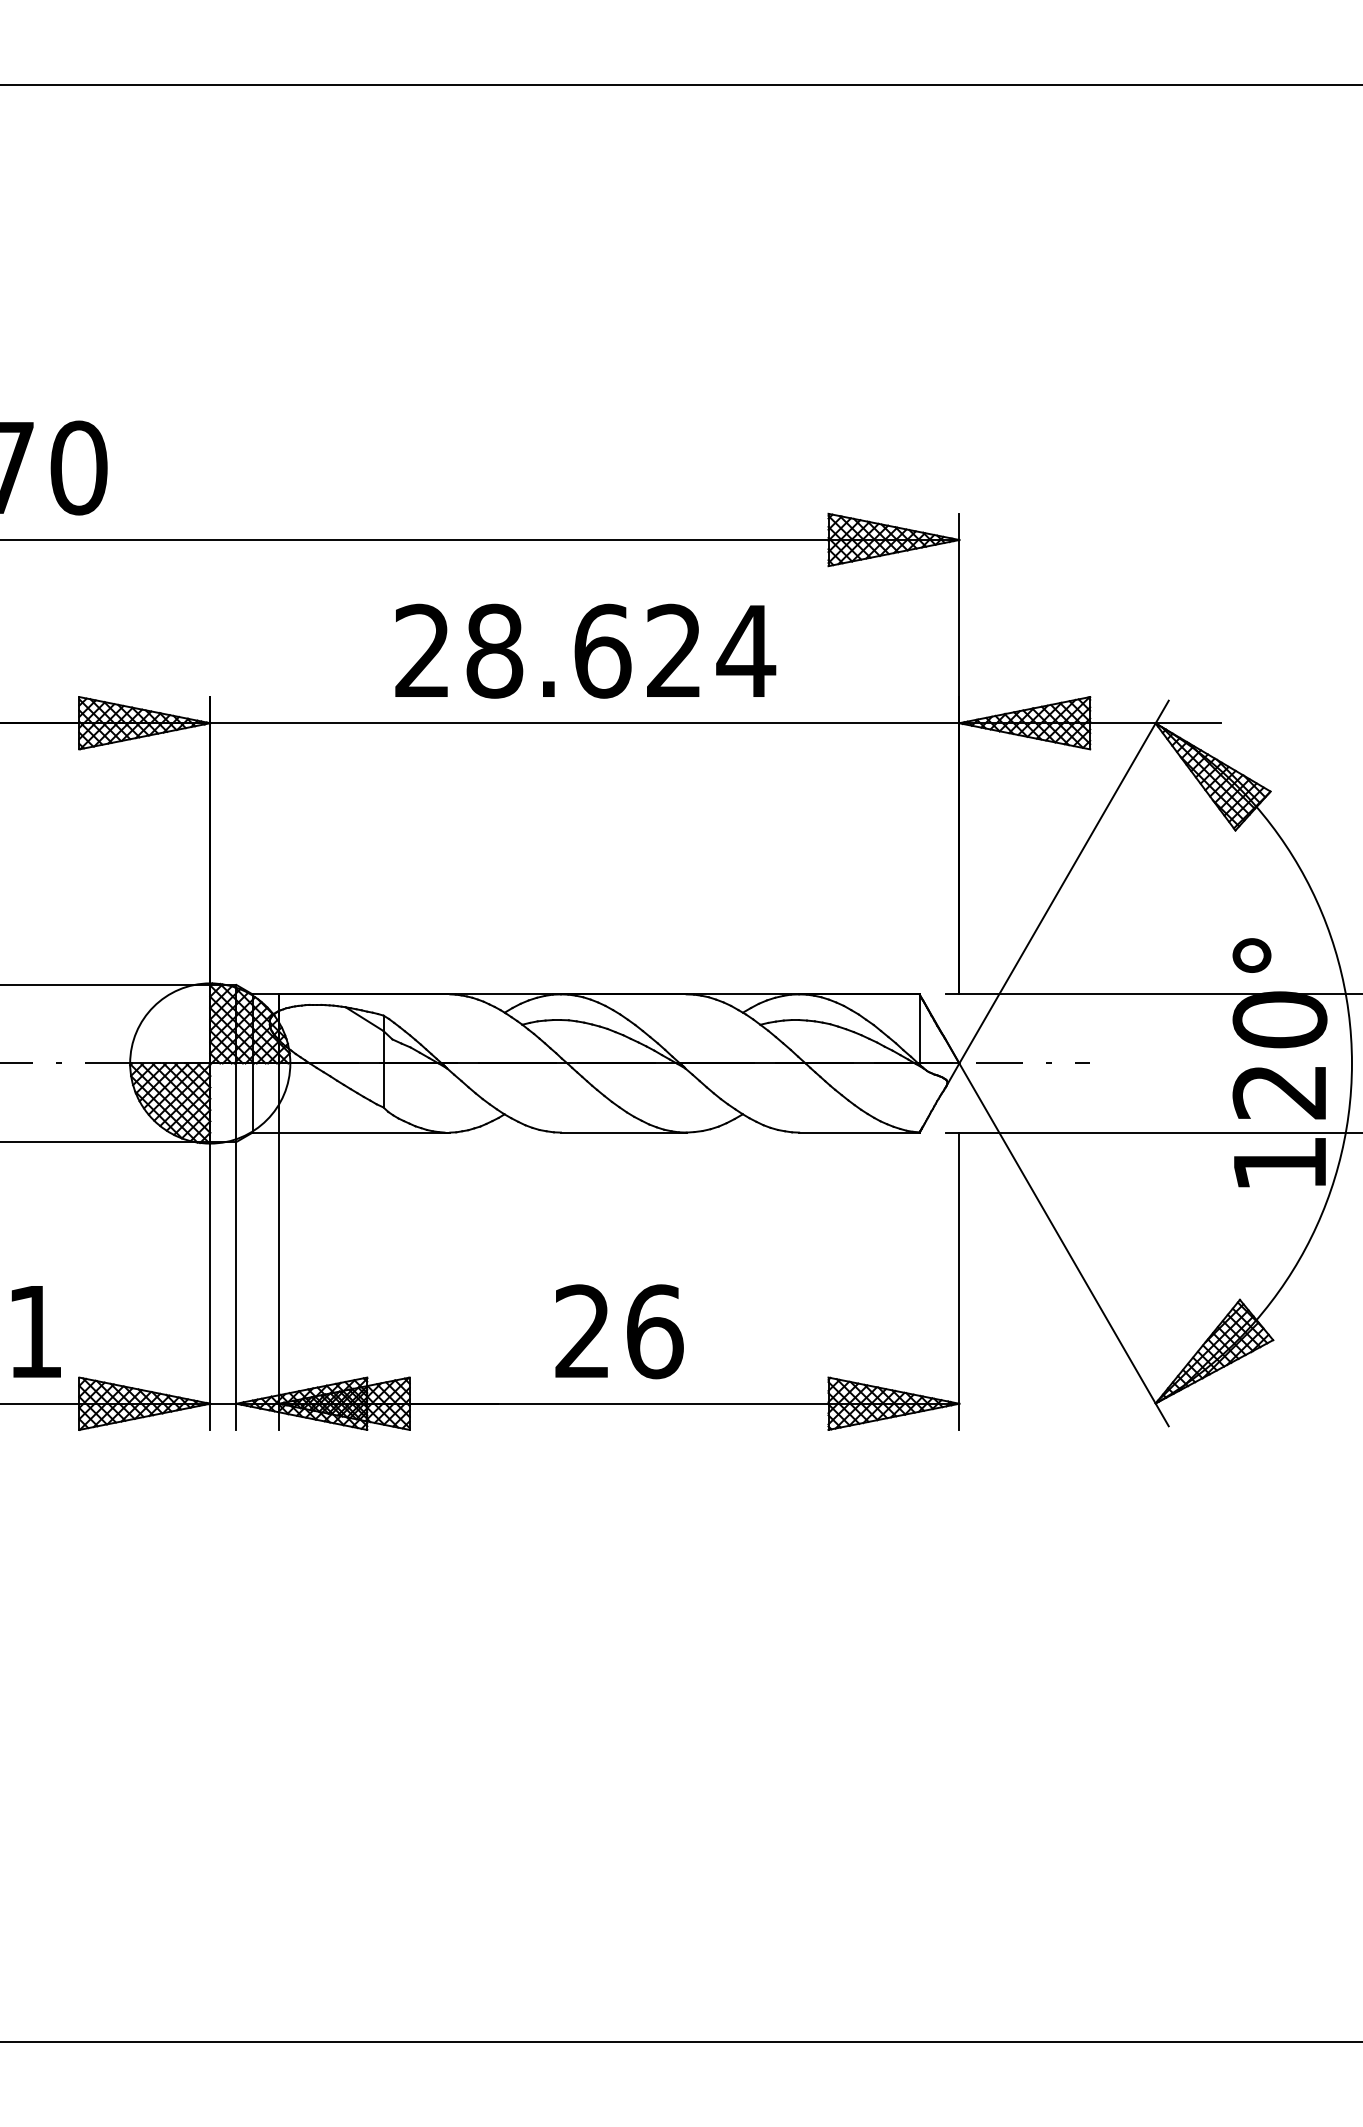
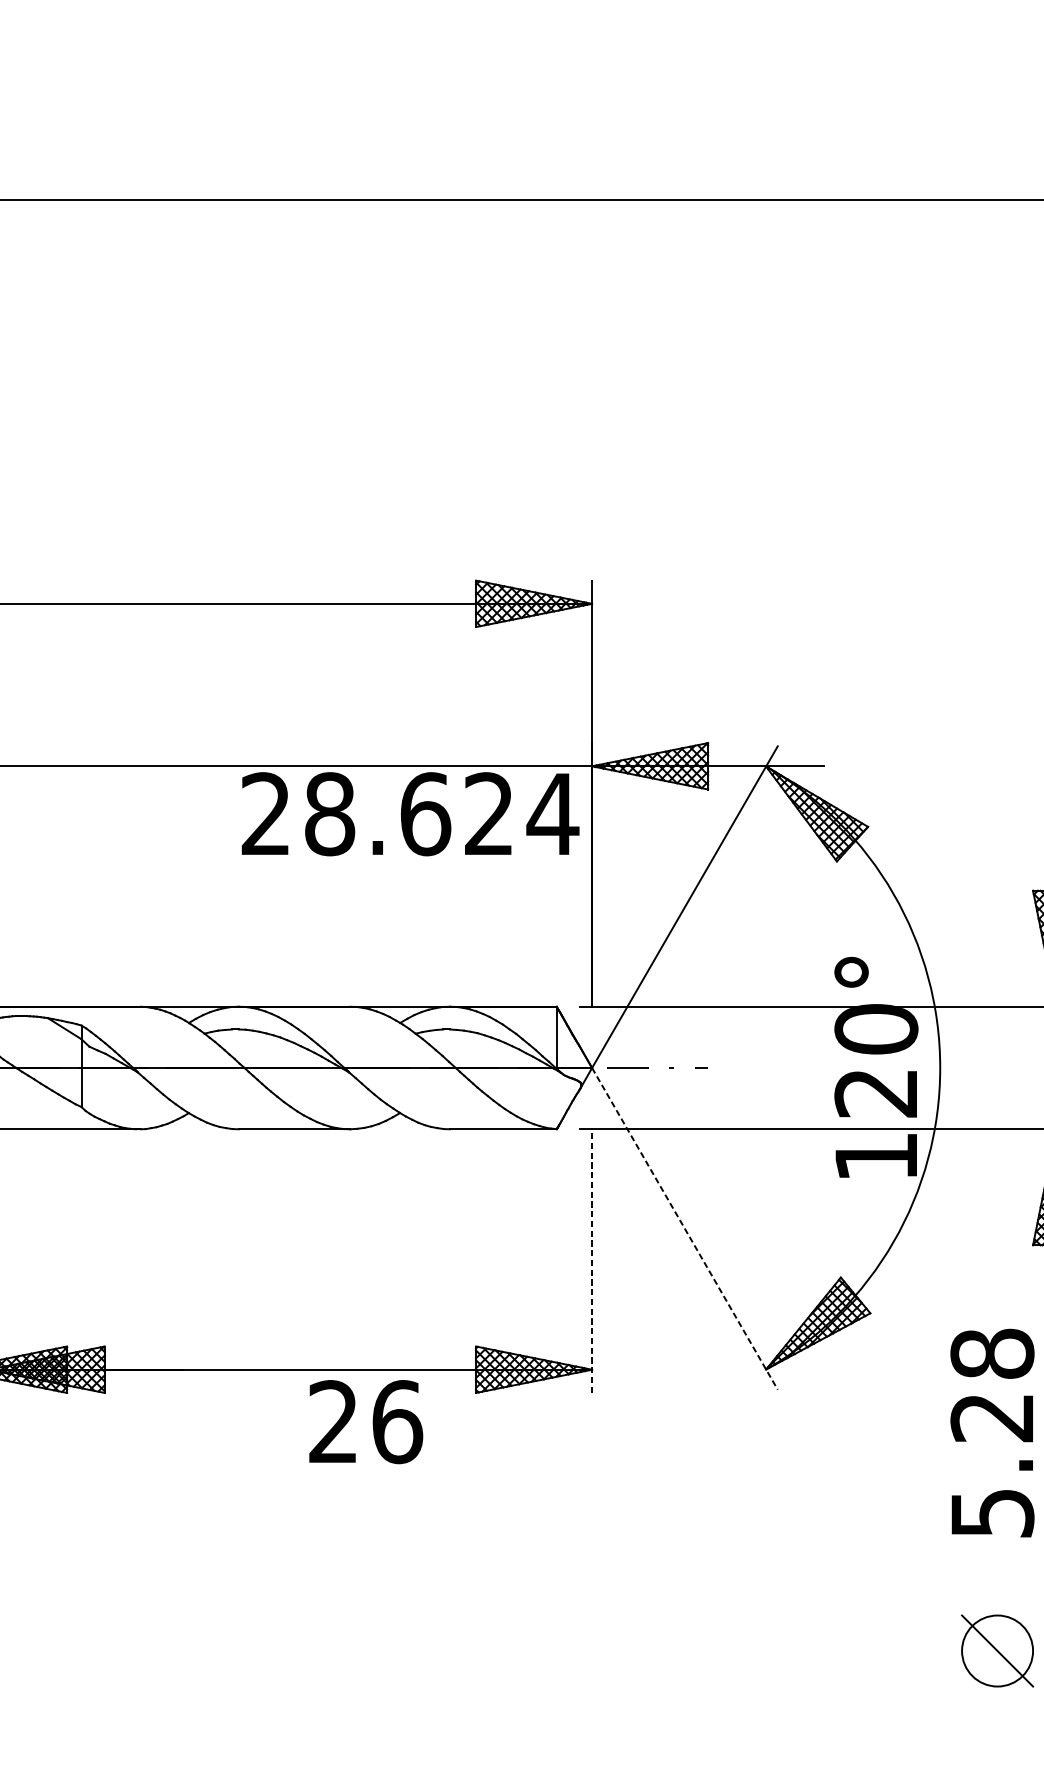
text: (585, 650) -> (410, 813), moved
line: (1064, 1245) -> (685, 1229), solid -> dashed
line: (959, 1281) -> (592, 1261), solid -> dashed
text: (619, 1331) -> (366, 1421), moved

